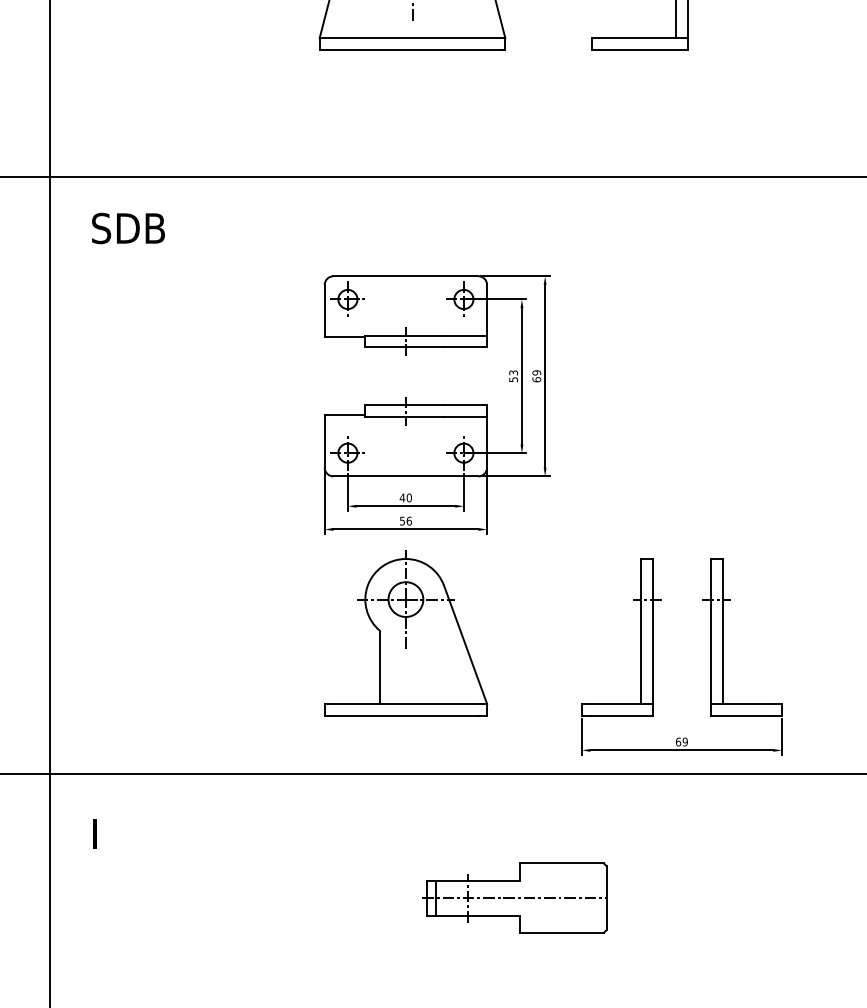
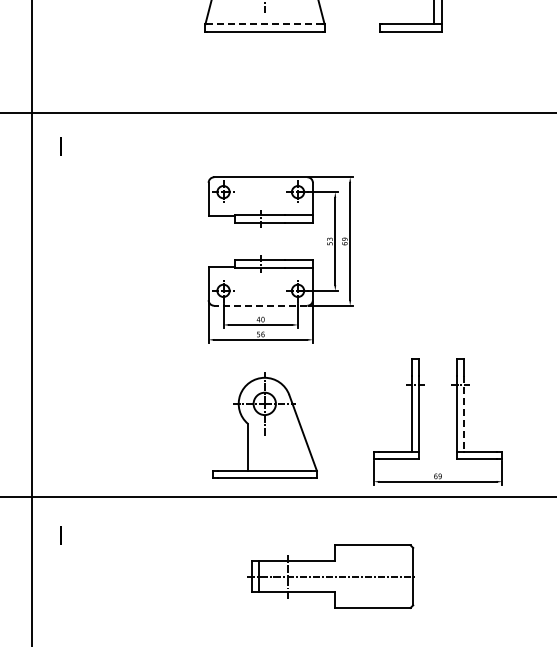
line: (413, 38) -> (265, 24), solid -> dashed
text: (128, 228) -> (82, 146), SDB -> I
line: (405, 475) -> (260, 305), solid -> dashed
part: (405, 633) -> (264, 425), moved
line: (723, 644) -> (464, 413), solid -> dashed
part: (514, 897) -> (330, 576), size x1.4

